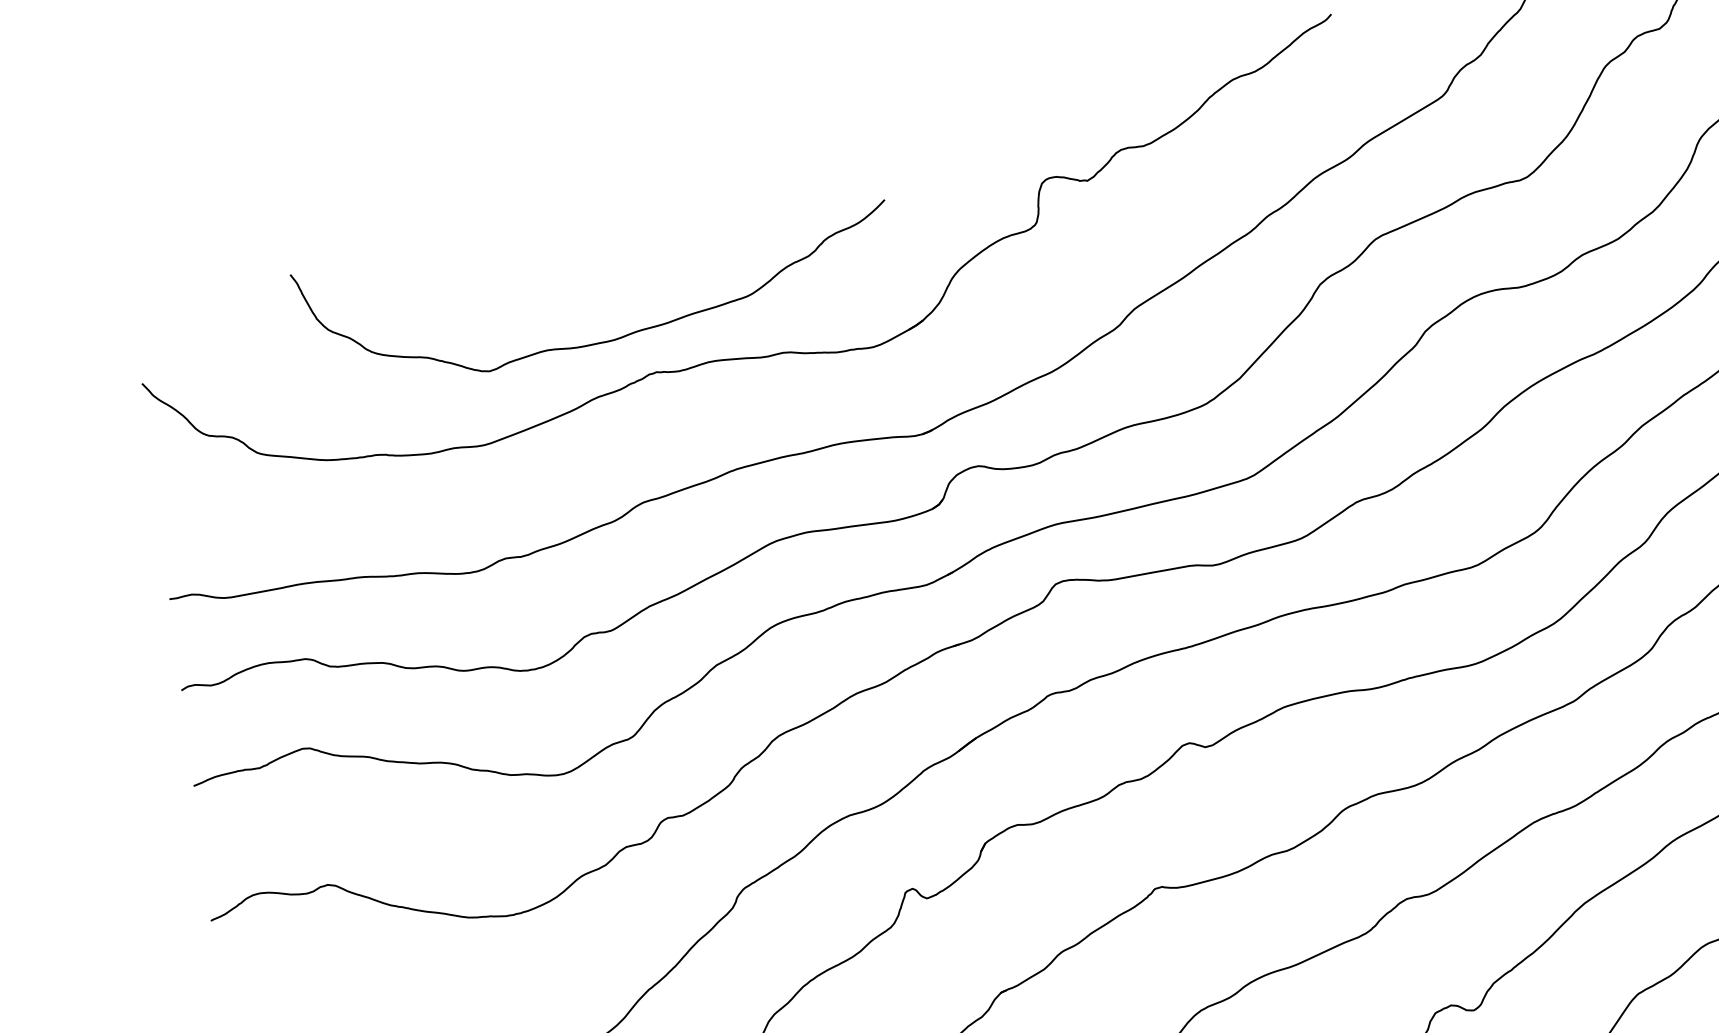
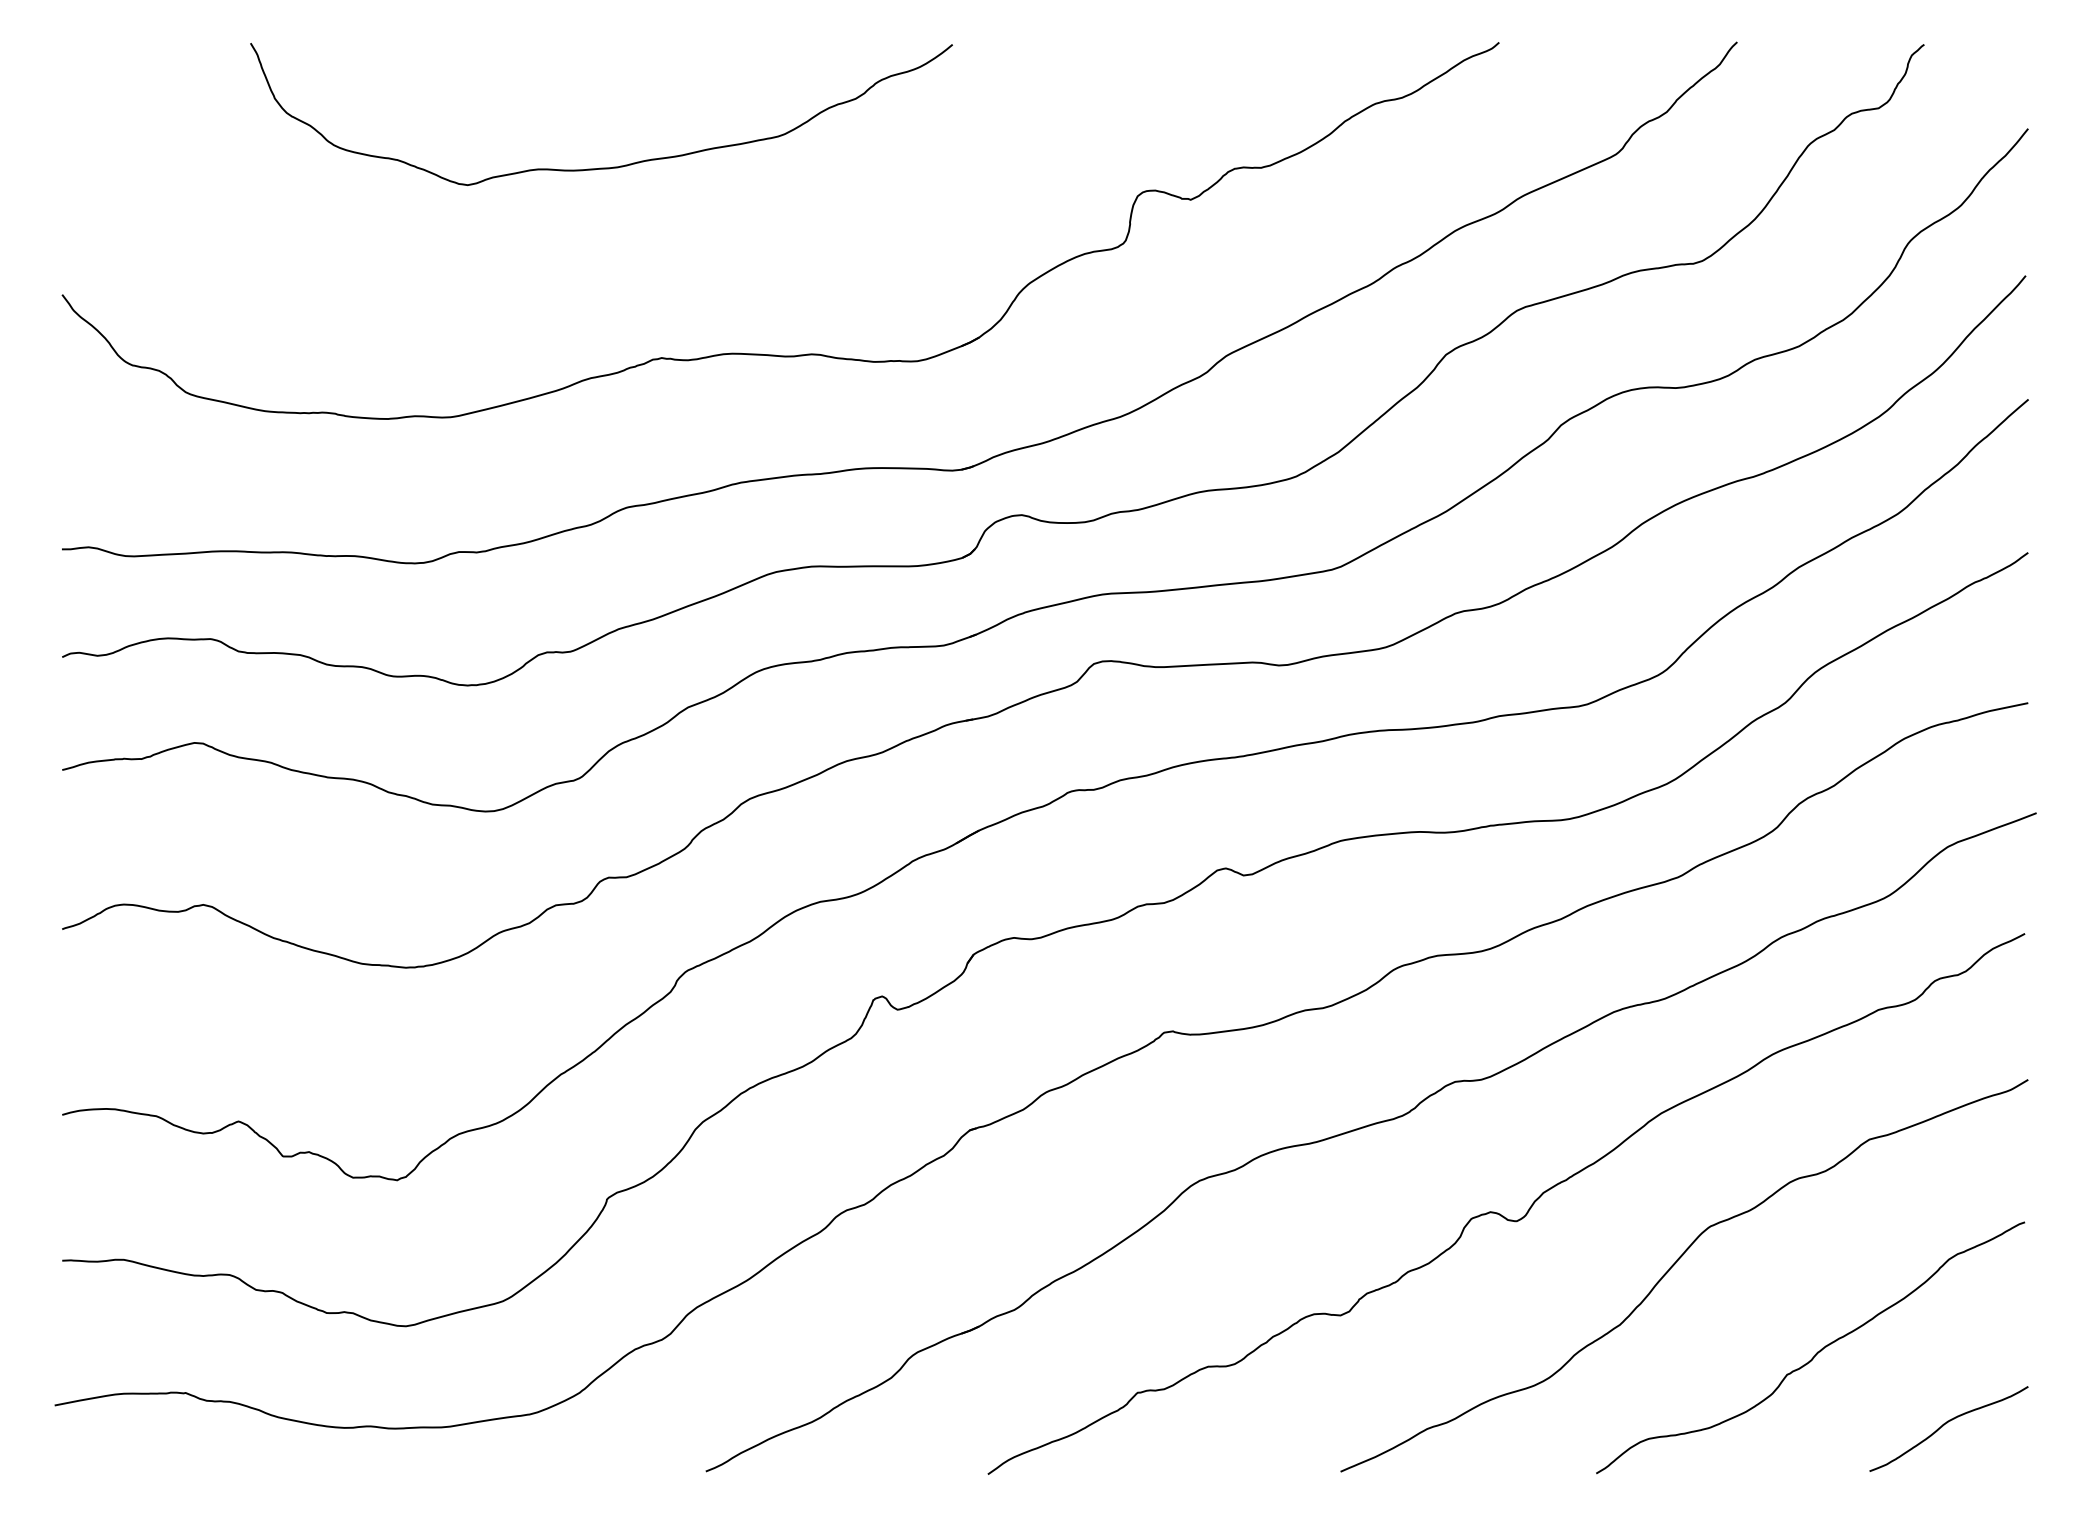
curve: (600, 341) -> (601, 167), moved

